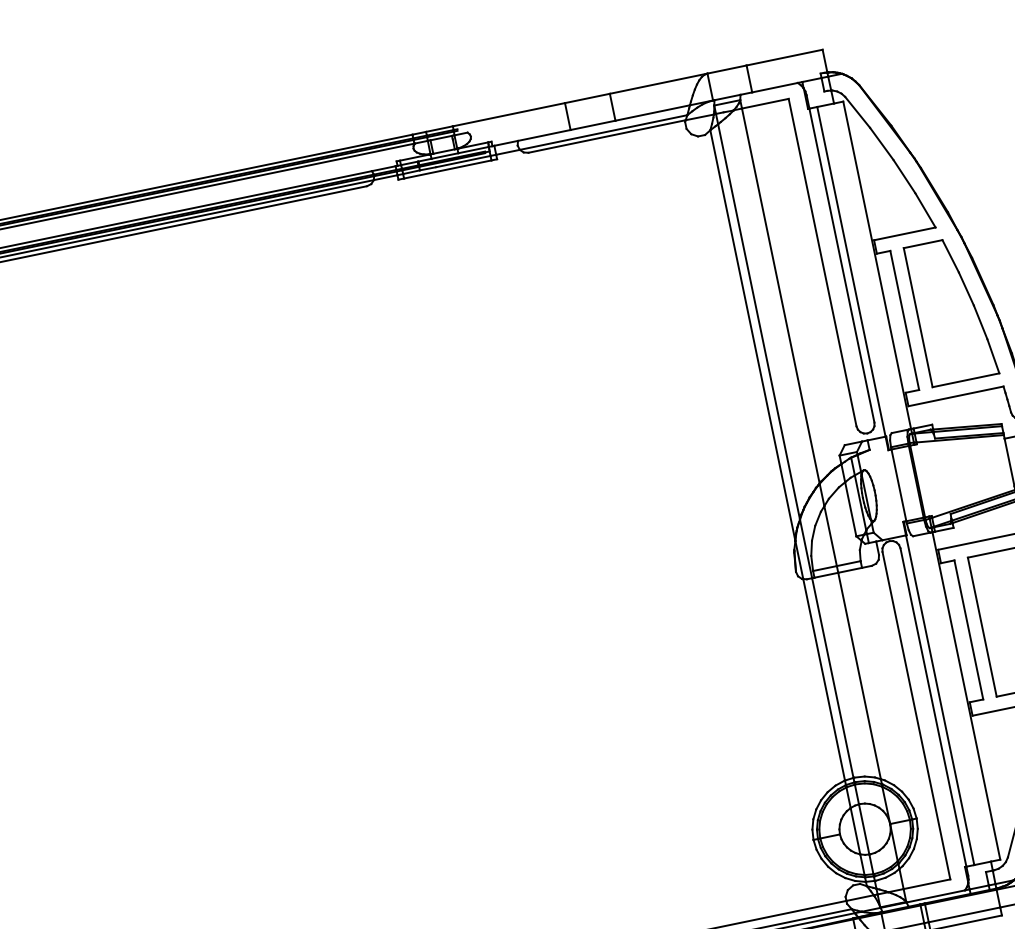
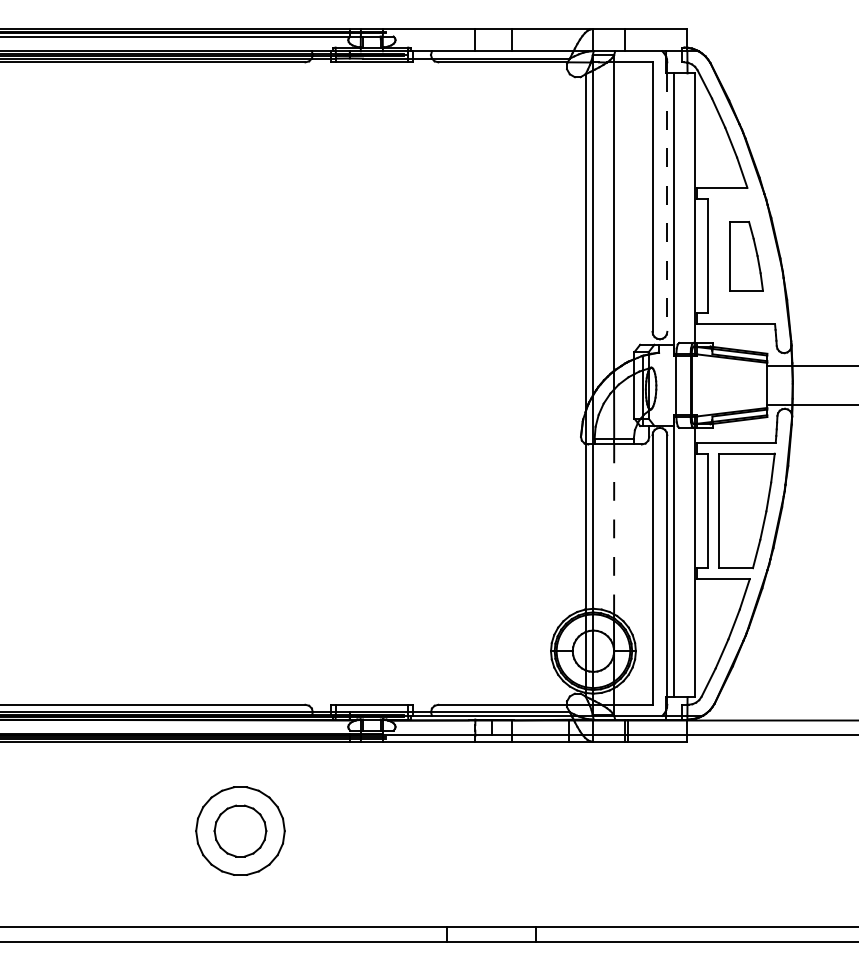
line: (842, 266) -> (667, 203), solid -> dashed
part: (951, 311) -> (746, 256), size x0.6
line: (860, 676) -> (614, 529), solid -> dashed

